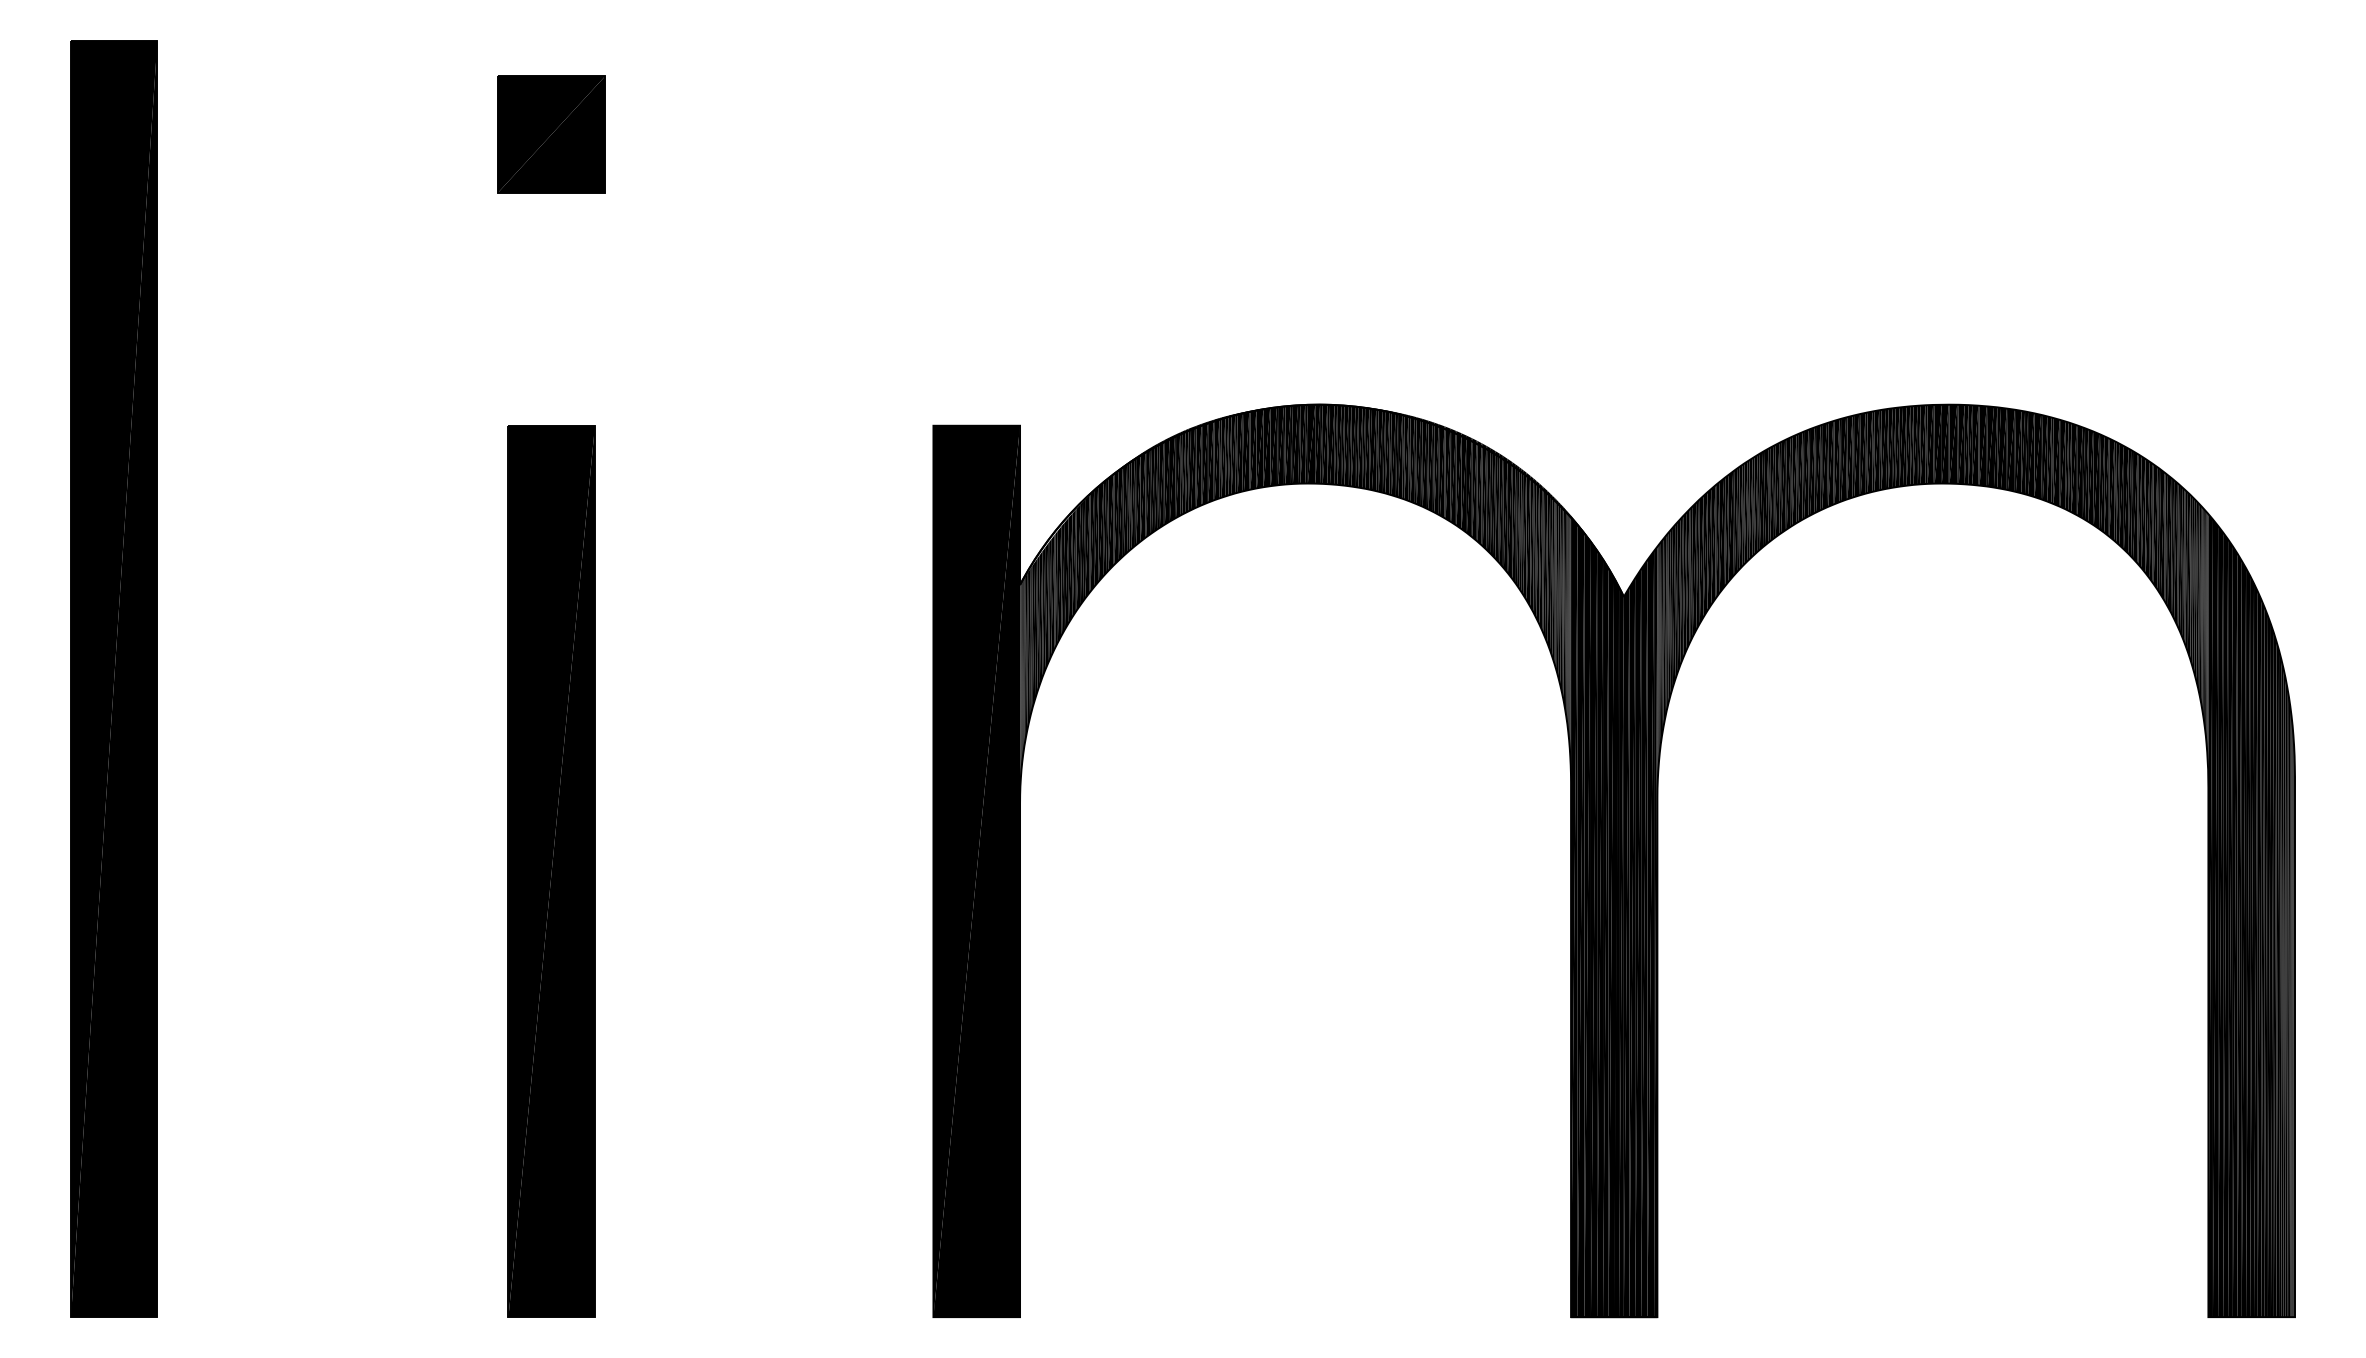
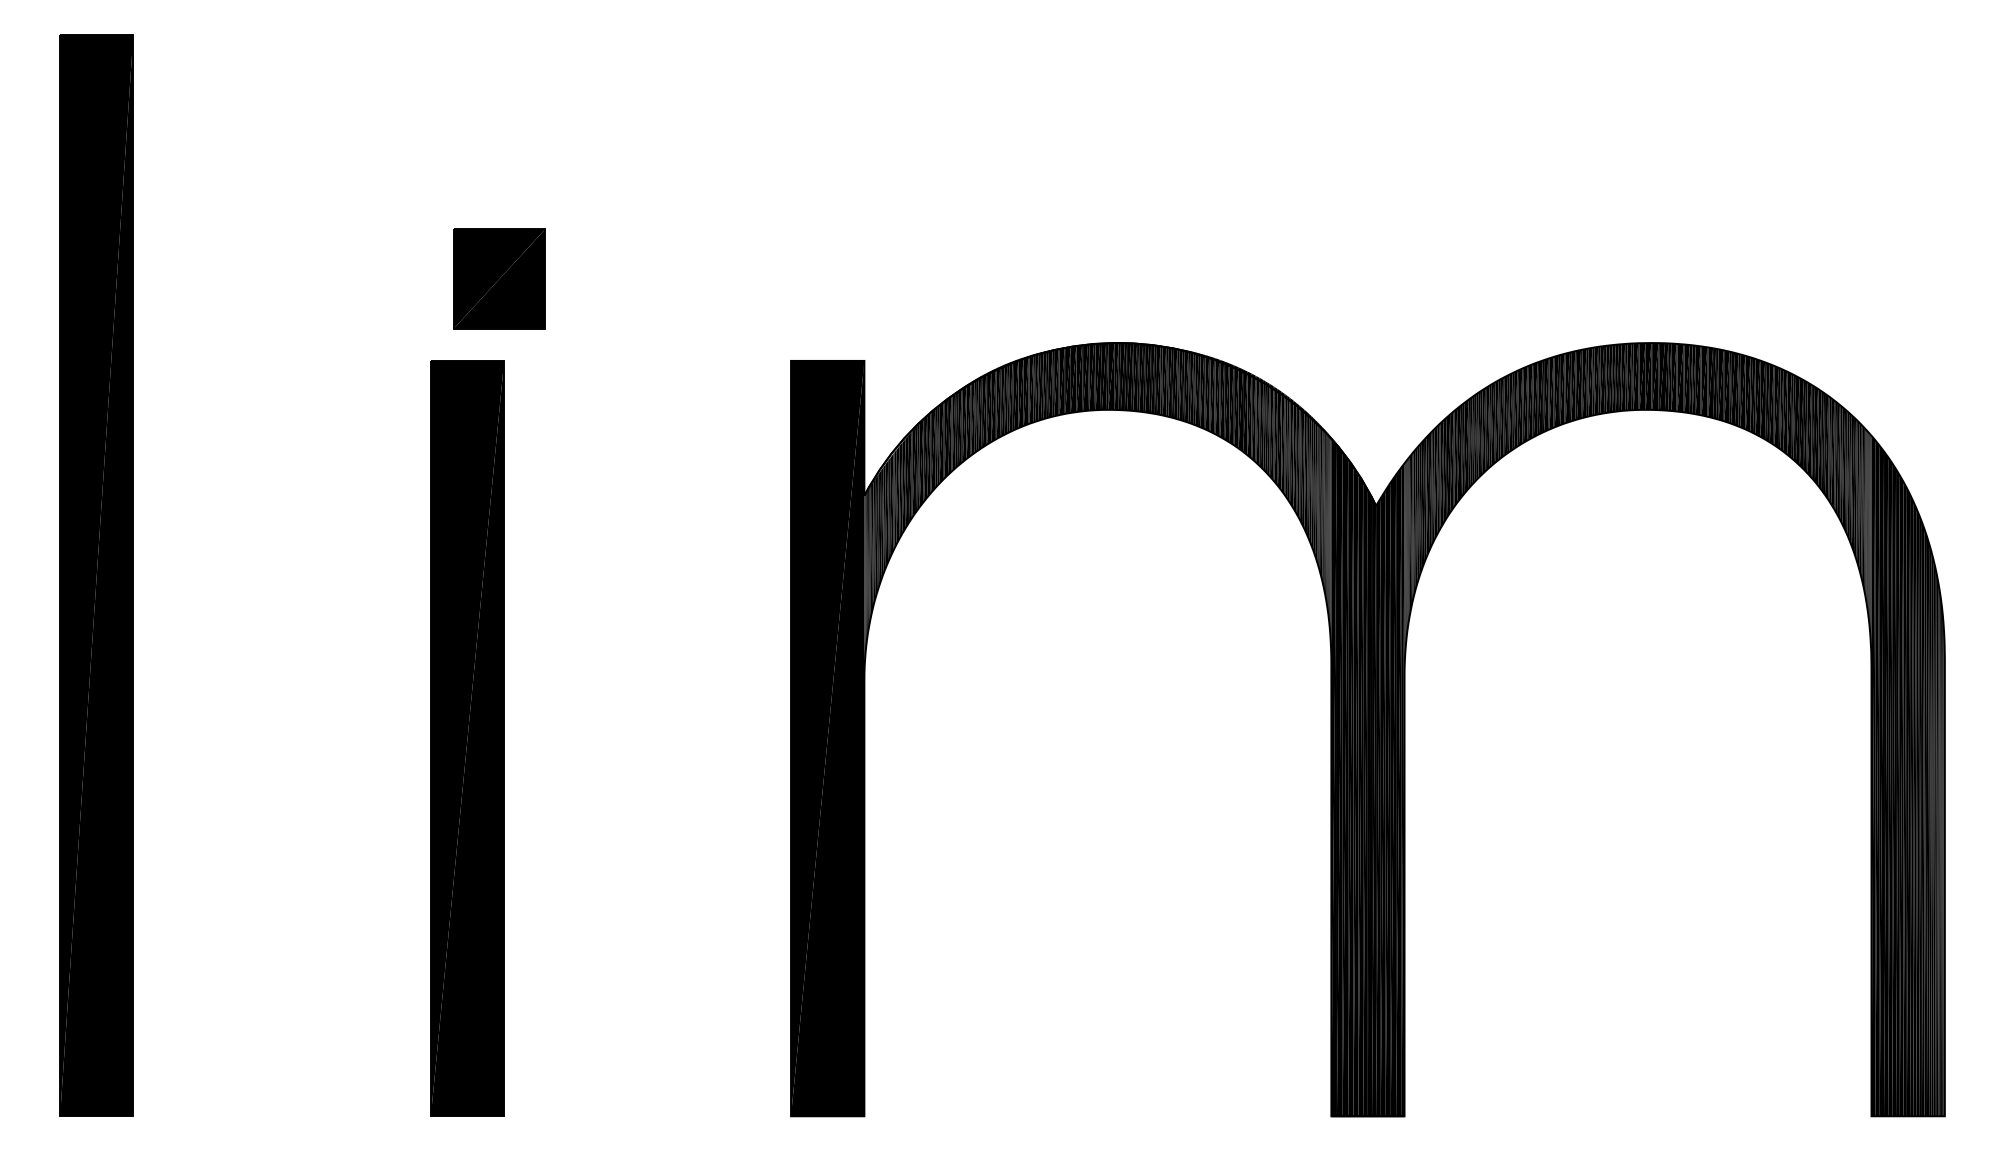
part: (551, 133) -> (499, 278), moved

